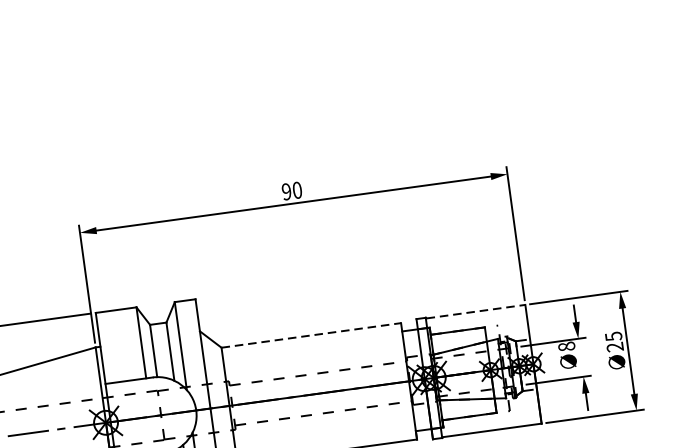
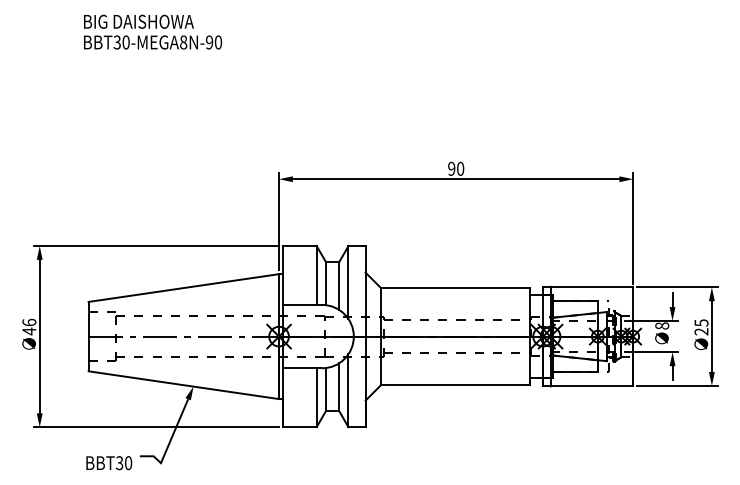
line: (476, 311) -> (592, 287), dashed -> solid
line: (312, 335) -> (456, 288), dashed -> solid

